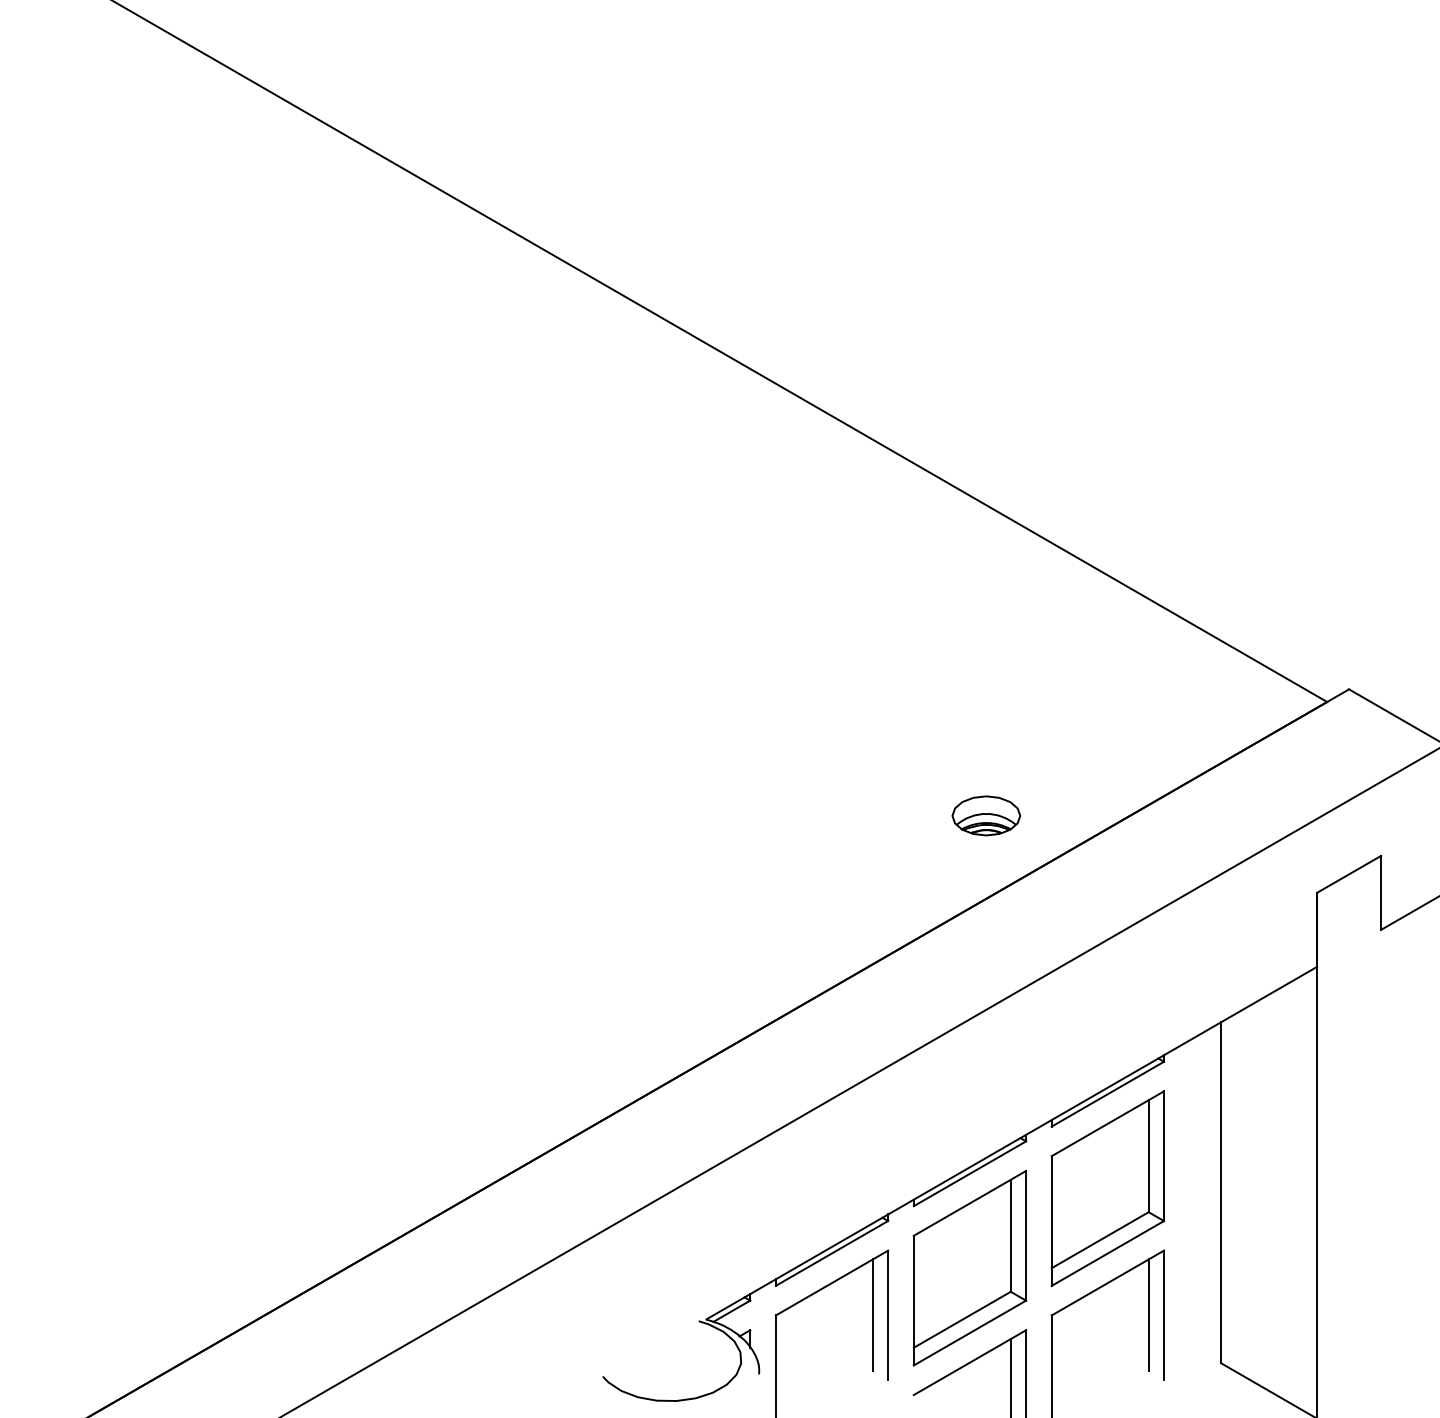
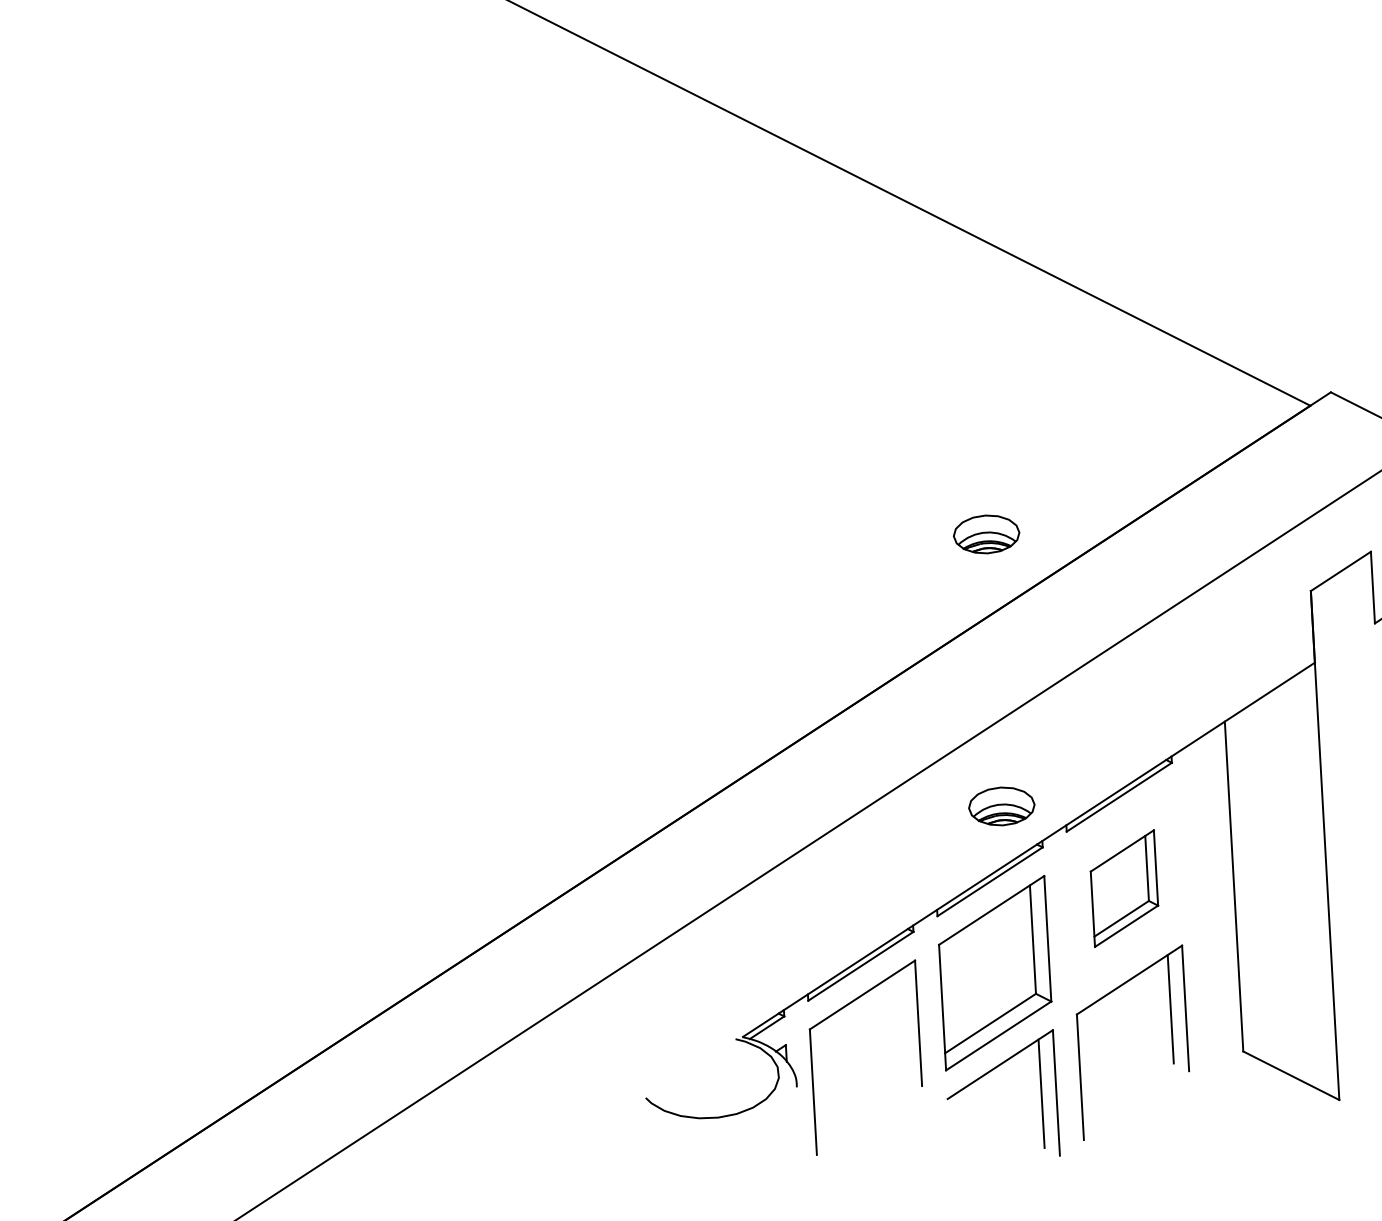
part: (986, 1096) -> (1001, 806), added
part: (1107, 1188) -> (1124, 888), size x0.6
line: (872, 1315) -> (903, 1024), removed

